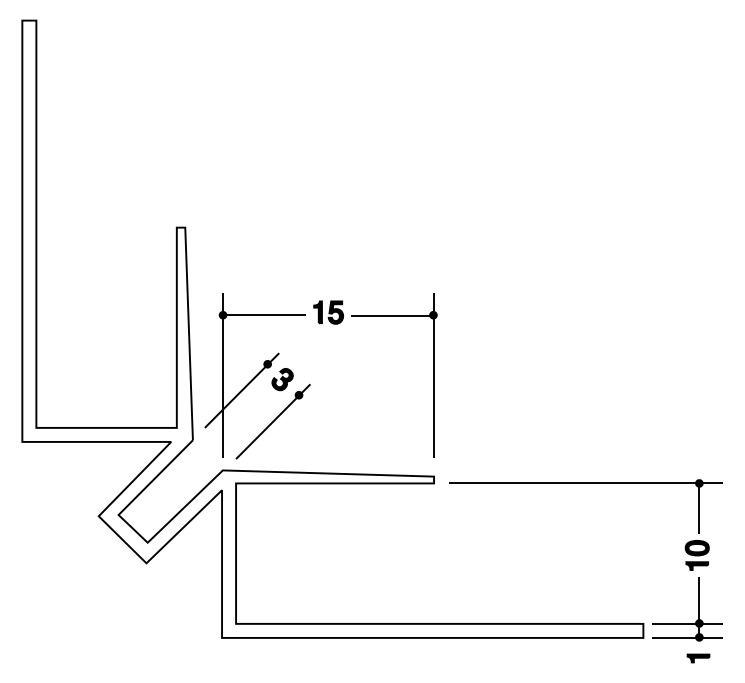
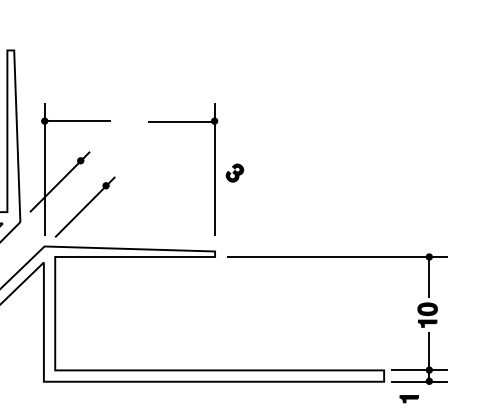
part: (328, 312) -> (129, 118), removed
part: (282, 379) -> (234, 173), moved
part: (698, 658) -> (409, 399), moved

